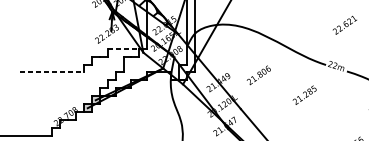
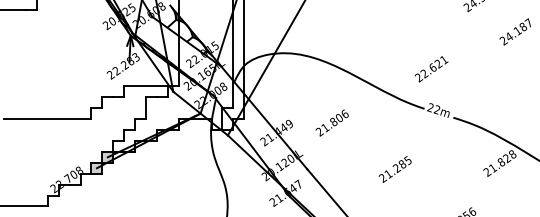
text: (344, 25) -> (431, 69), moved
line: (123, 48) -> (146, 86), dashed -> solid
line: (51, 72) -> (47, 119), dashed -> solid
text: (304, 95) -> (394, 169), moved

